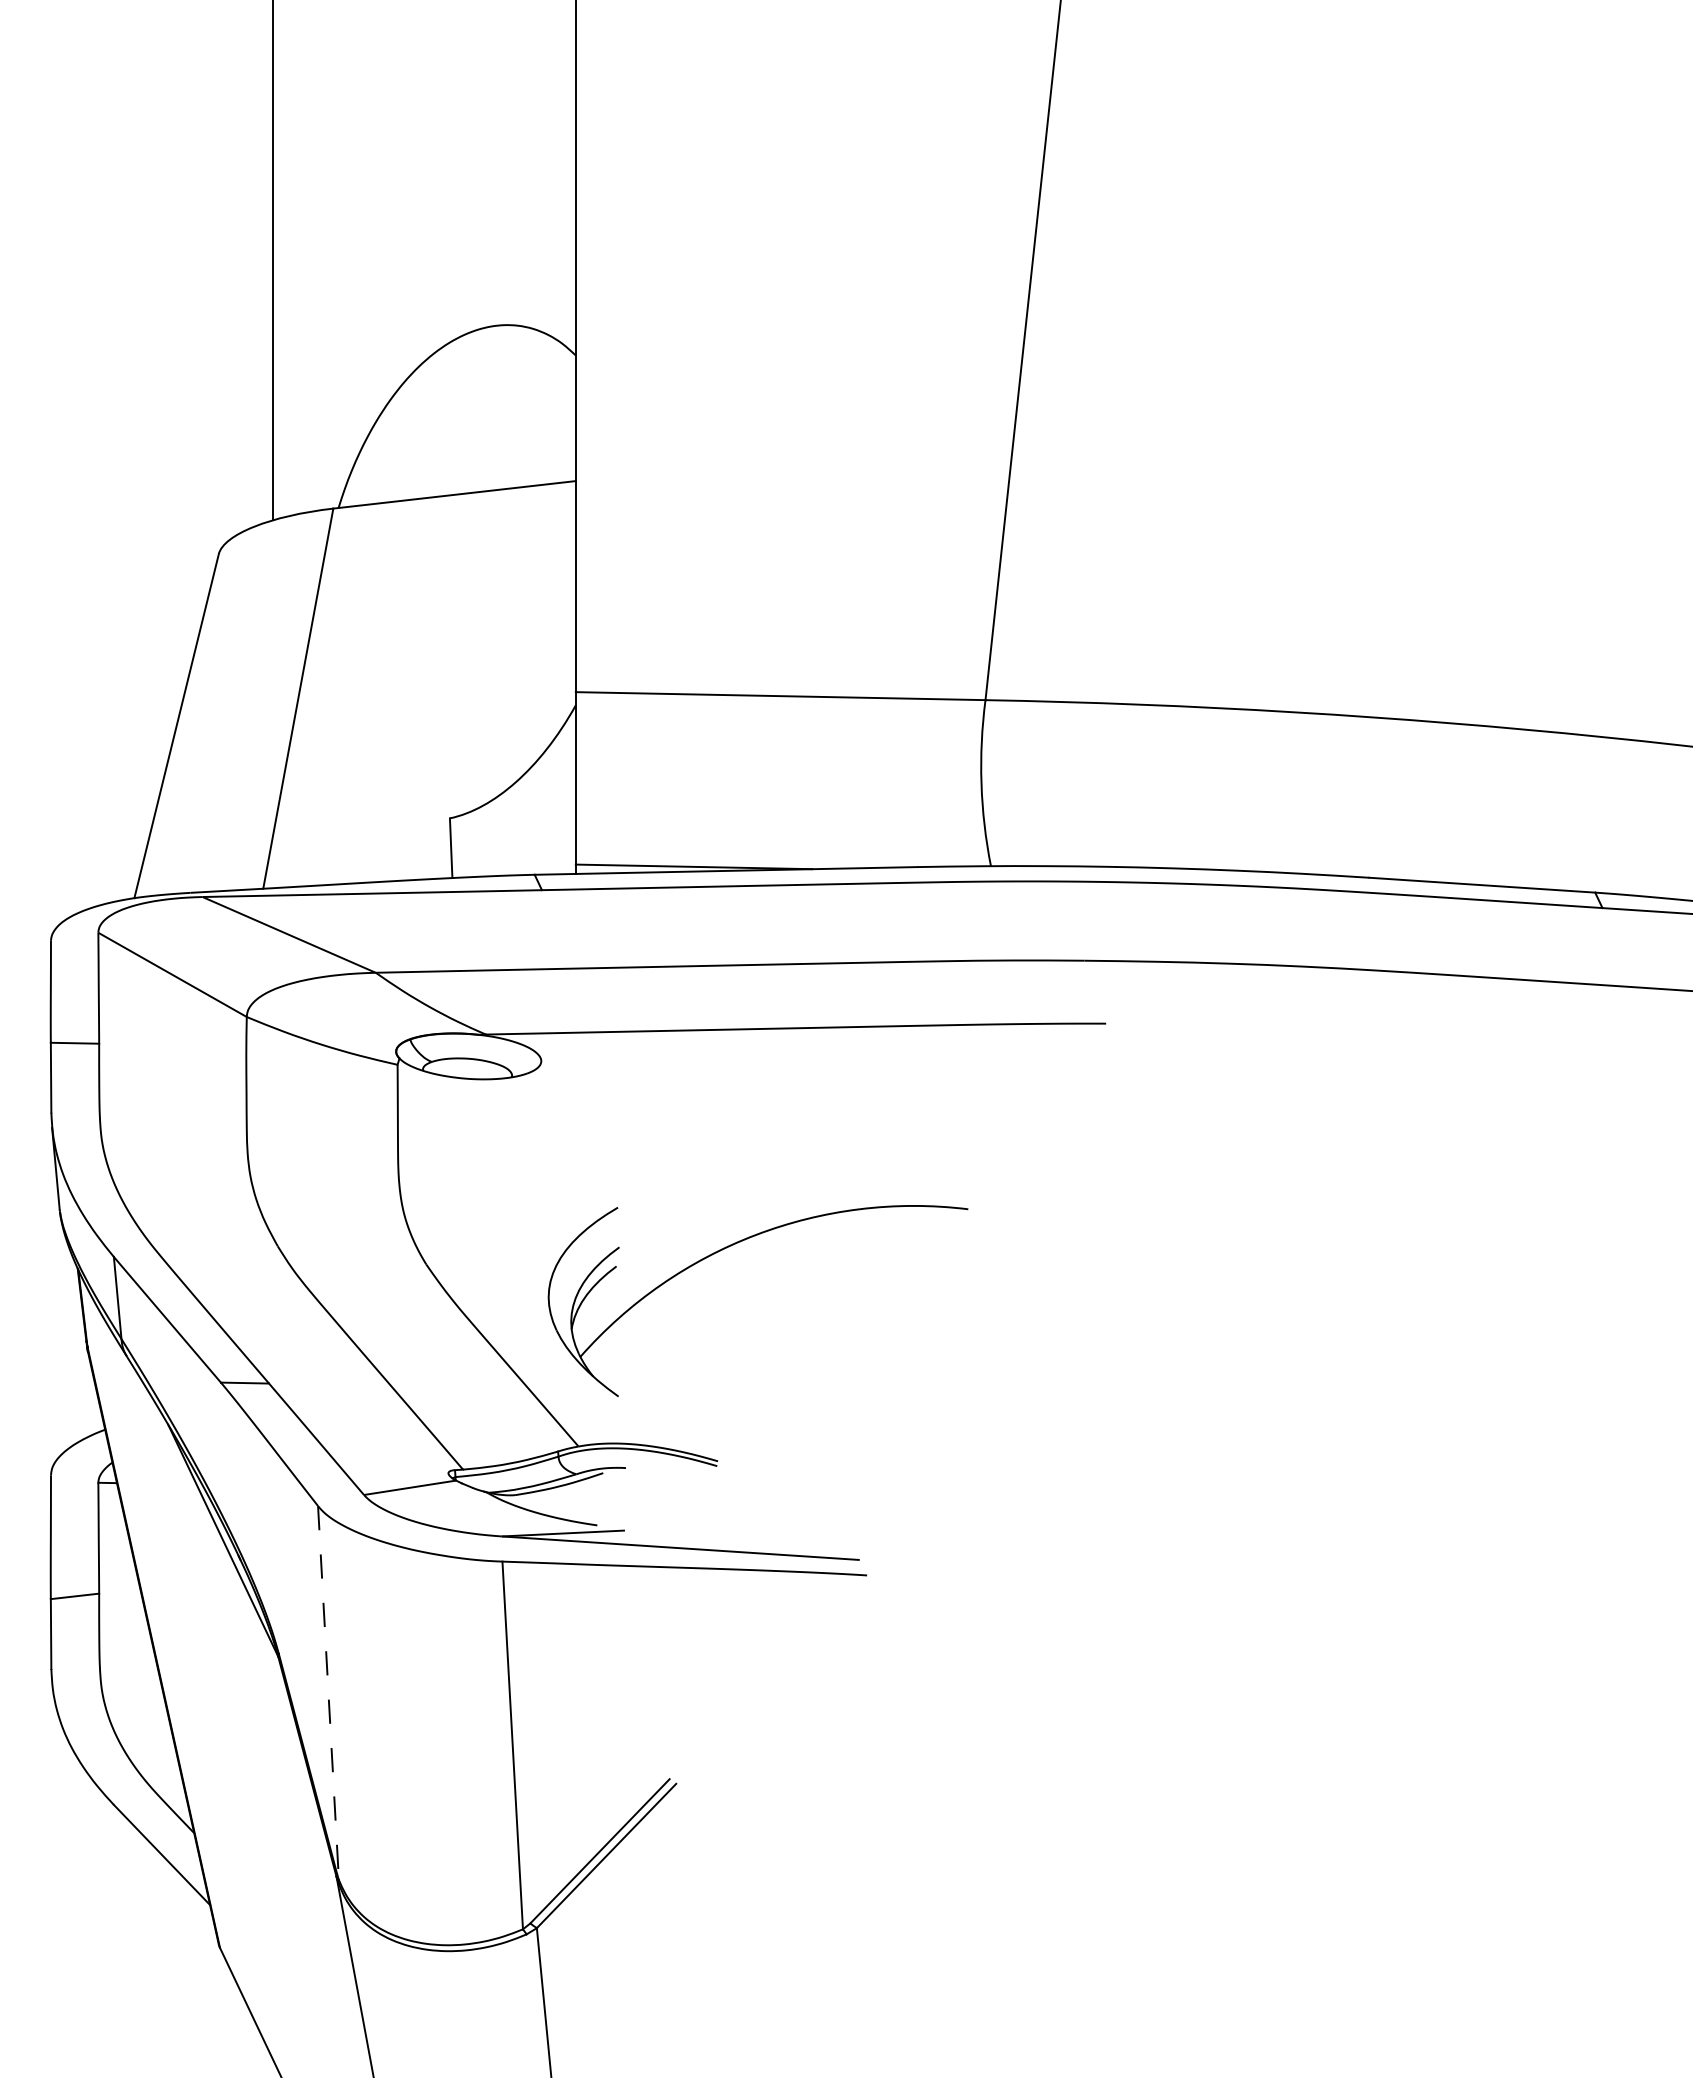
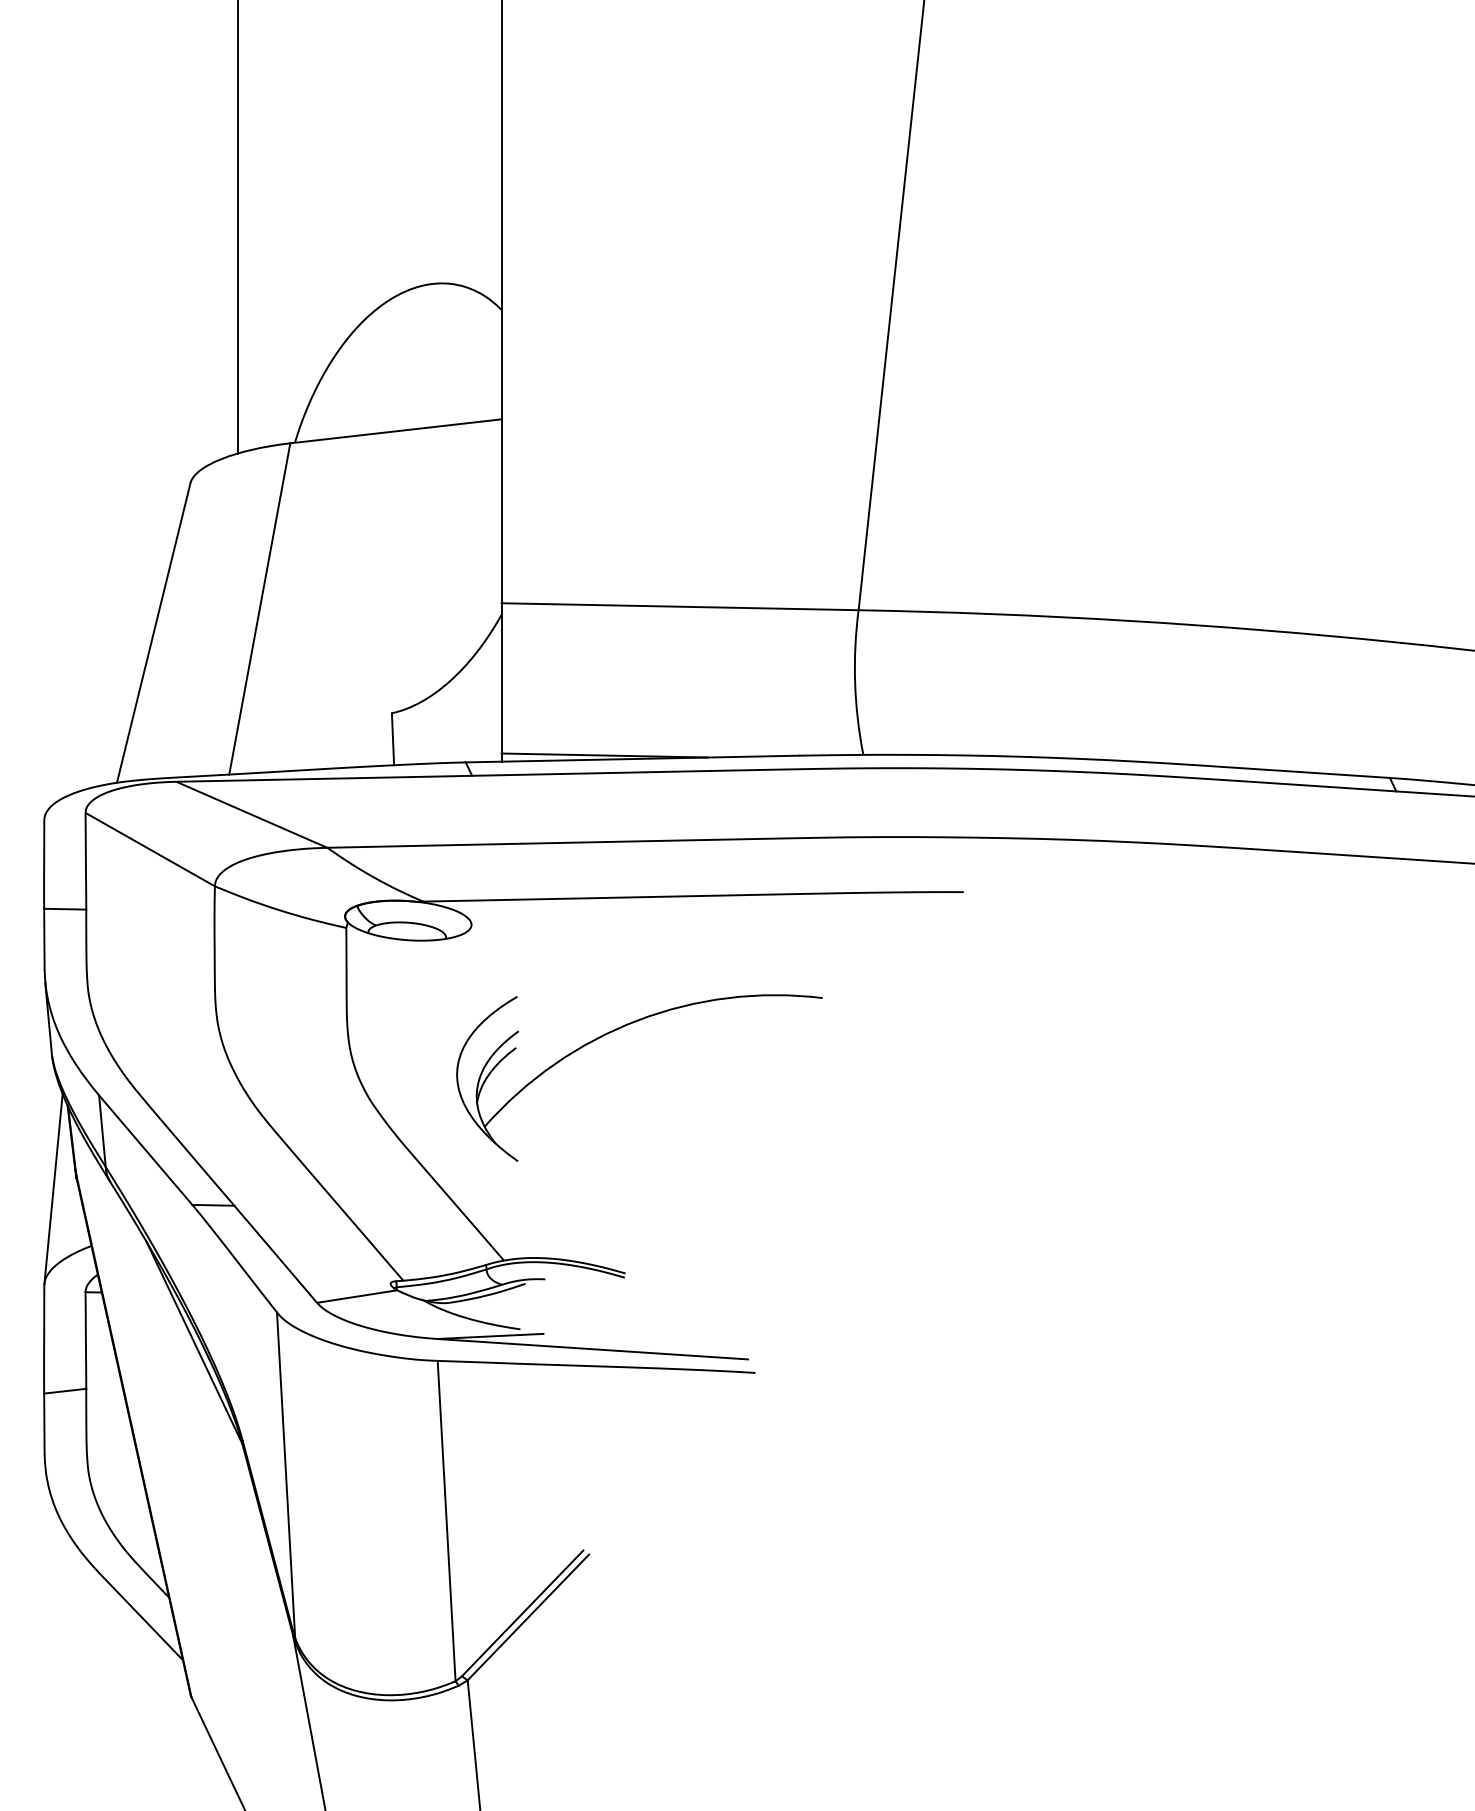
part: (731, 1246) -> (616, 1030), moved
line: (61, 1364) -> (53, 1189), added
line: (328, 1693) -> (286, 1475), dashed -> solid

